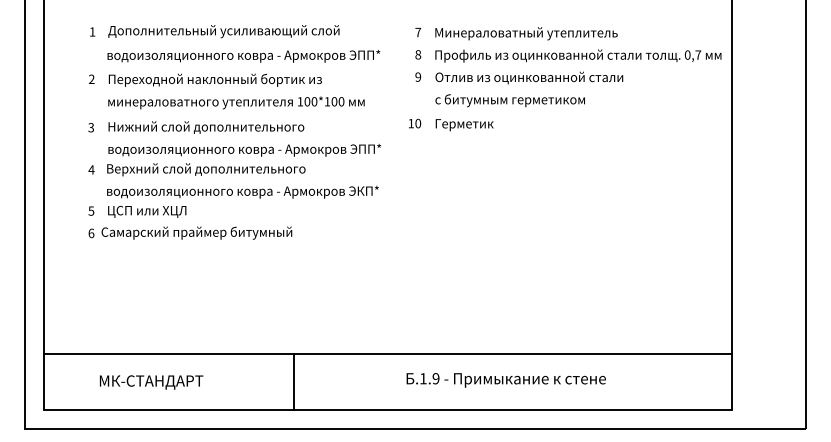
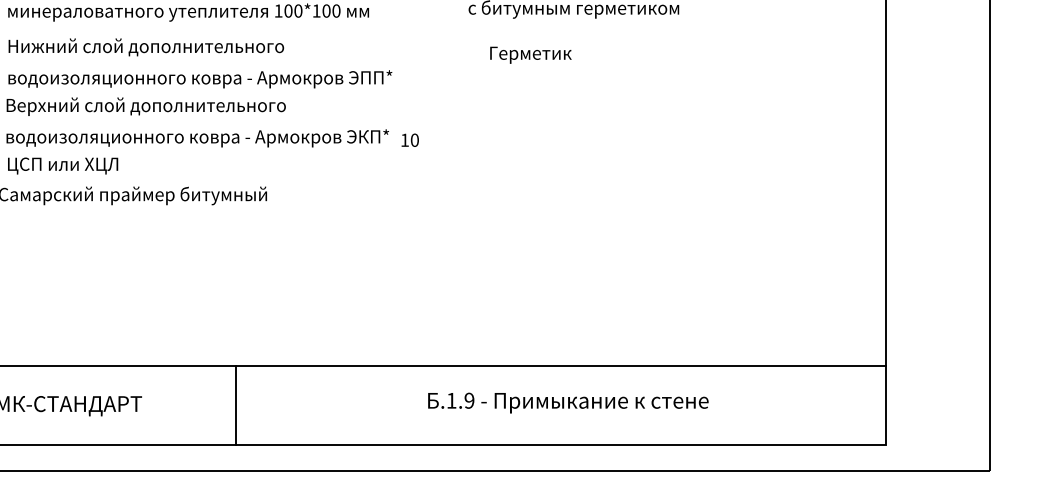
text: (415, 123) -> (411, 140), moved
text: (464, 125) -> (530, 55), moved
line: (294, 381) -> (236, 404), moved

